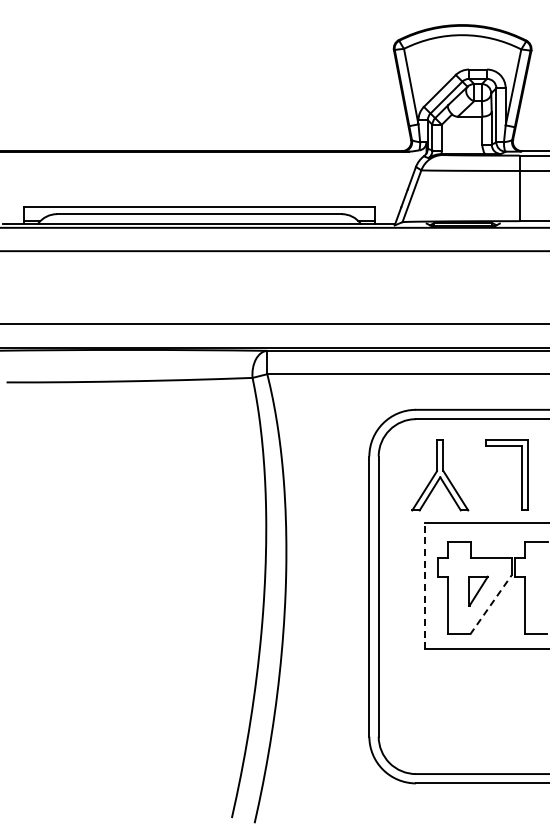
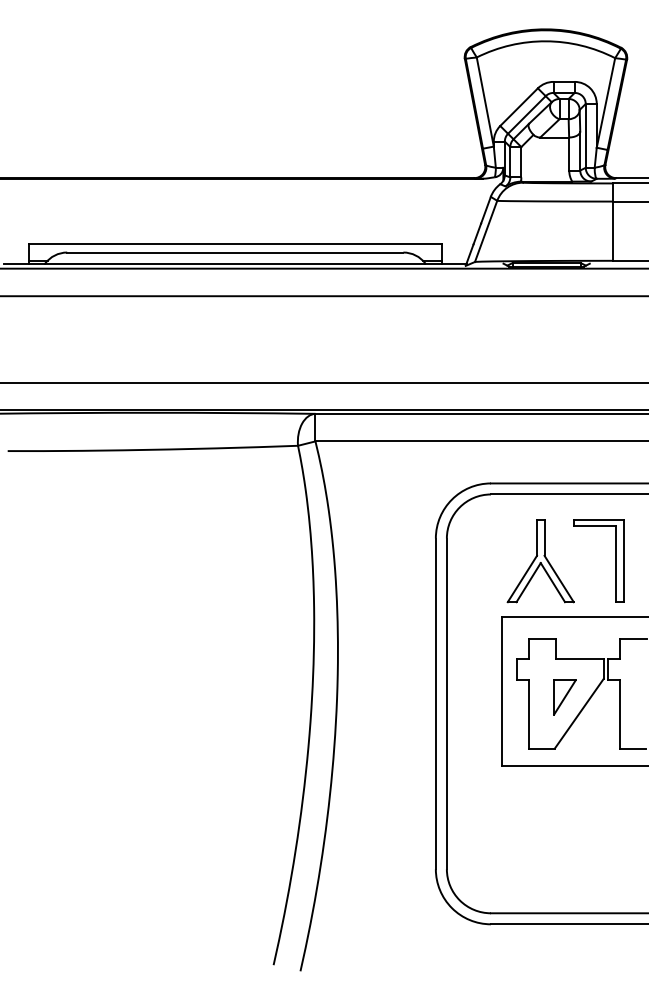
part: (440, 475) -> (541, 560), moved
line: (425, 585) -> (502, 690), dashed -> solid
line: (491, 604) -> (579, 713), dashed -> solid

